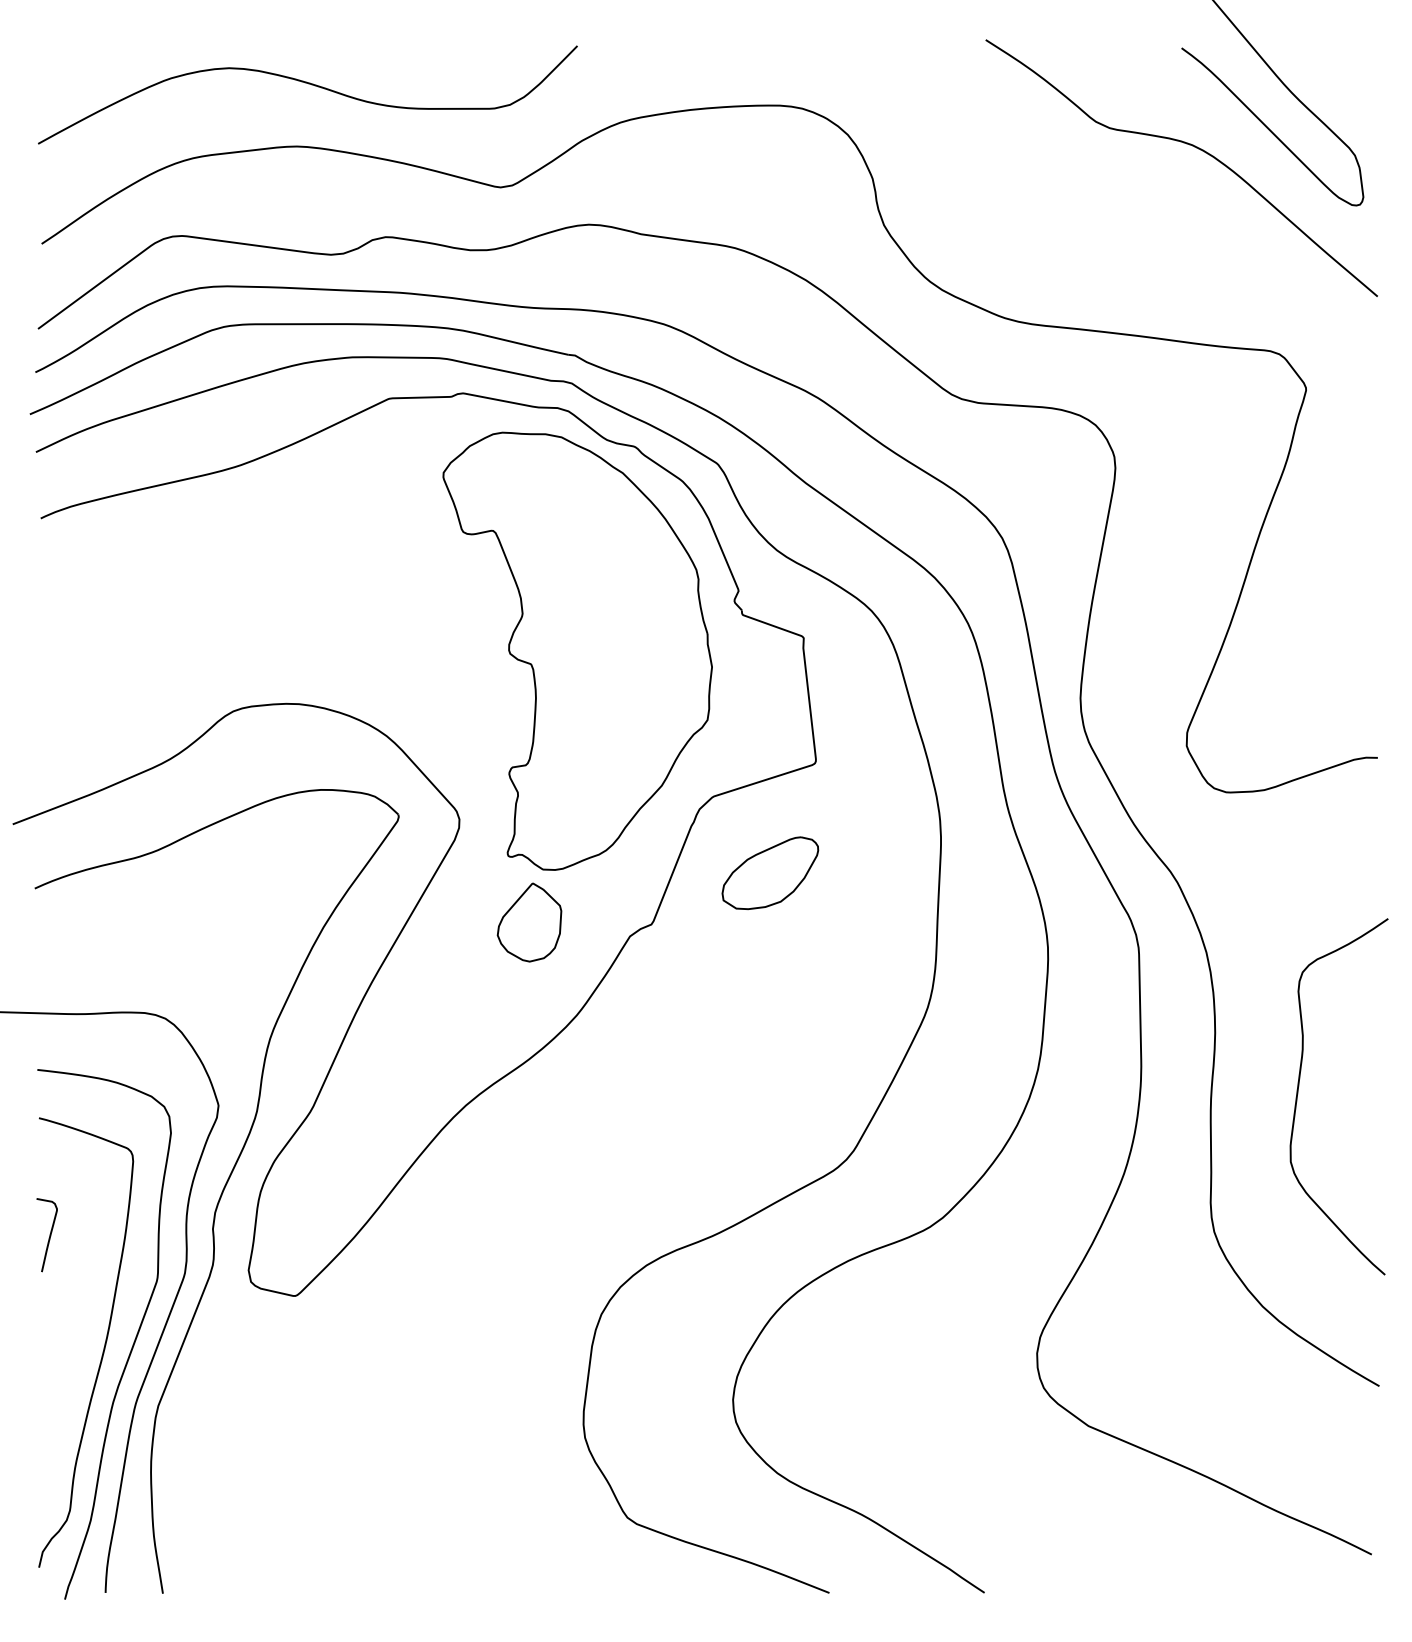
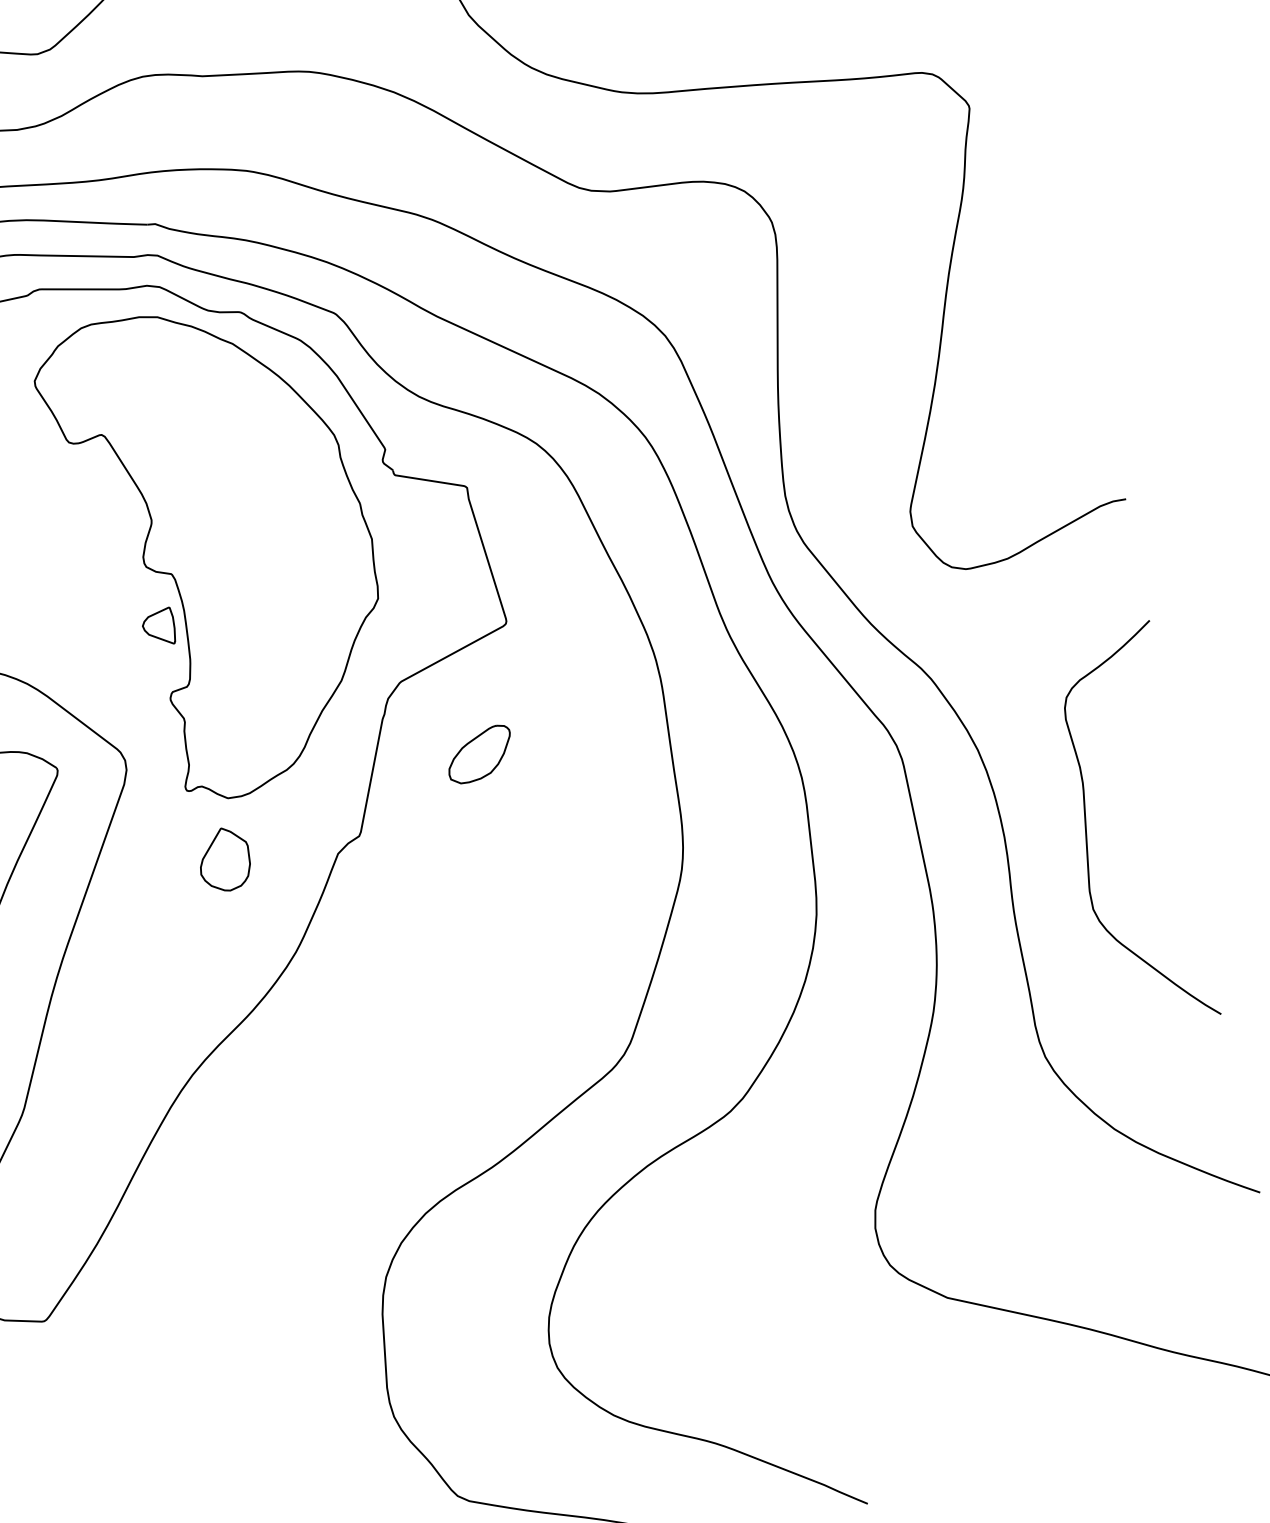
part: (510, 709) -> (158, 628), added
part: (770, 873) -> (479, 754), size x0.62
part: (529, 922) -> (224, 859), size x0.71
curve: (1298, 1094) -> (1087, 833), moved

